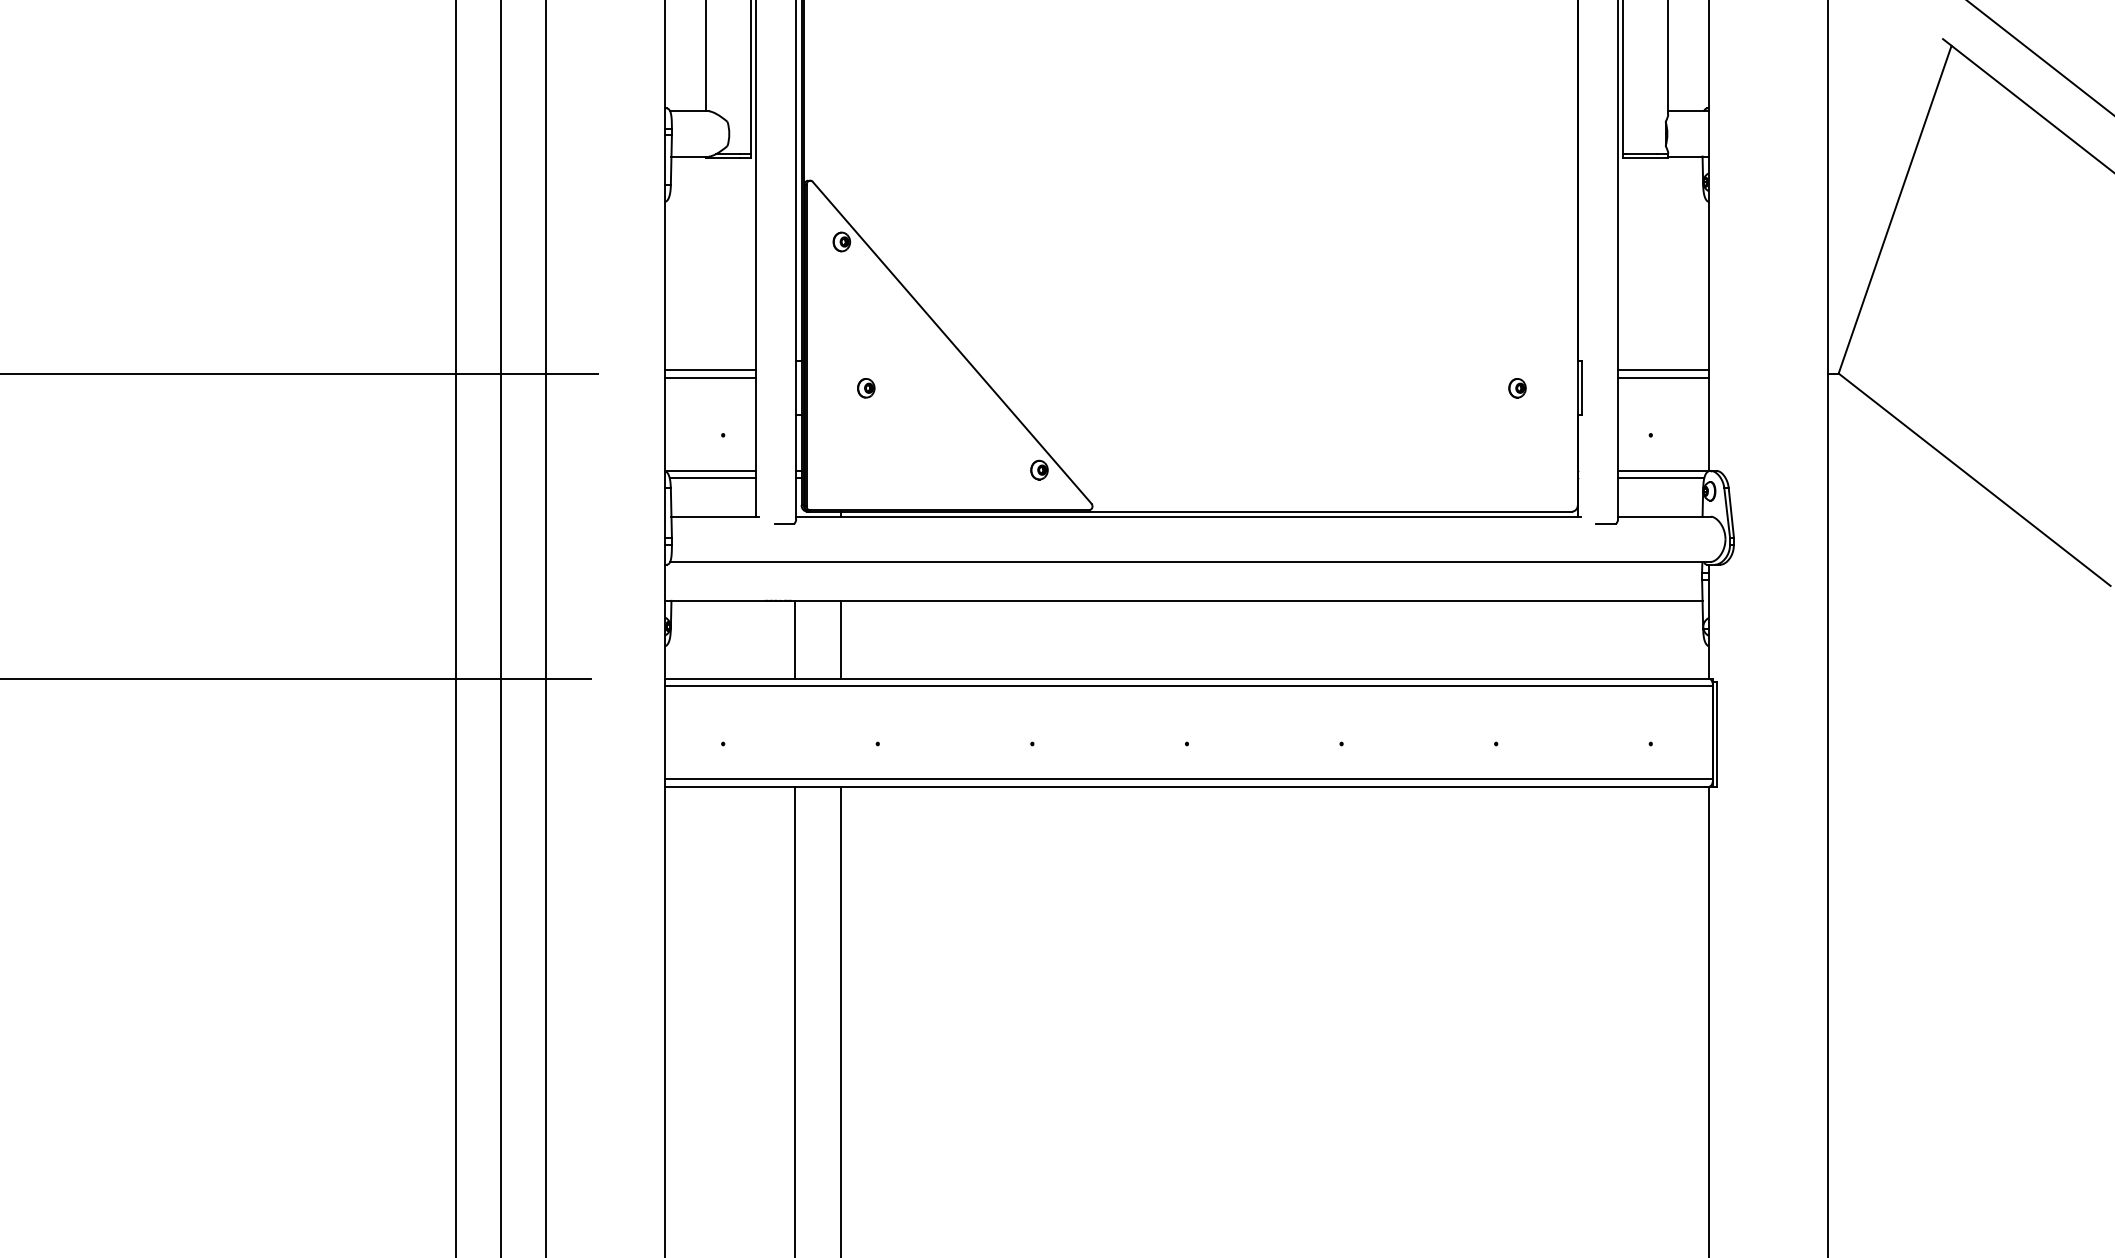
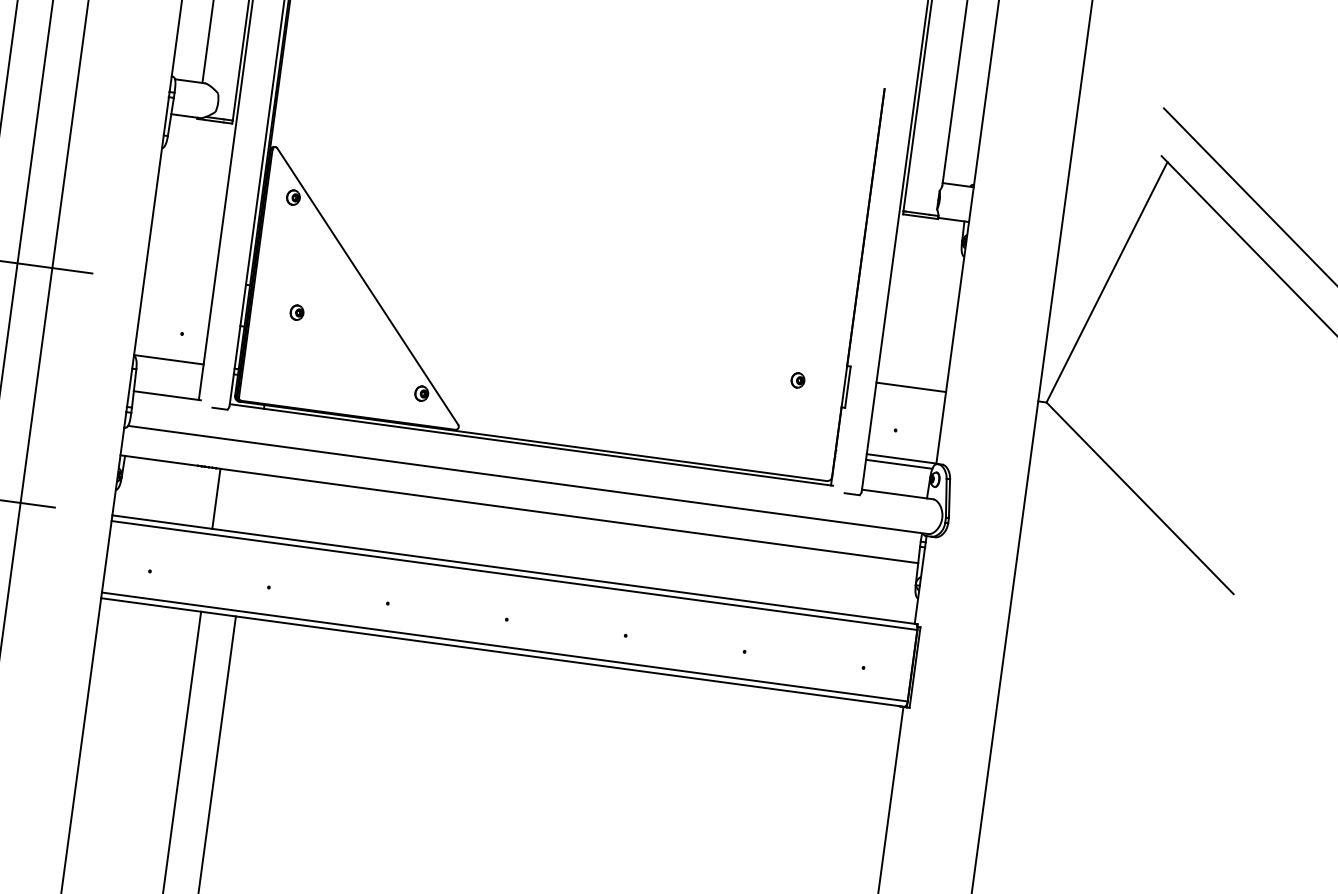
line: (710, 370) -> (179, 282), removed
line: (1663, 370) -> (912, 381), removed
line: (710, 377) -> (178, 288), removed
line: (712, 477) -> (169, 365), removed
line: (840, 639) -> (251, 503), removed

